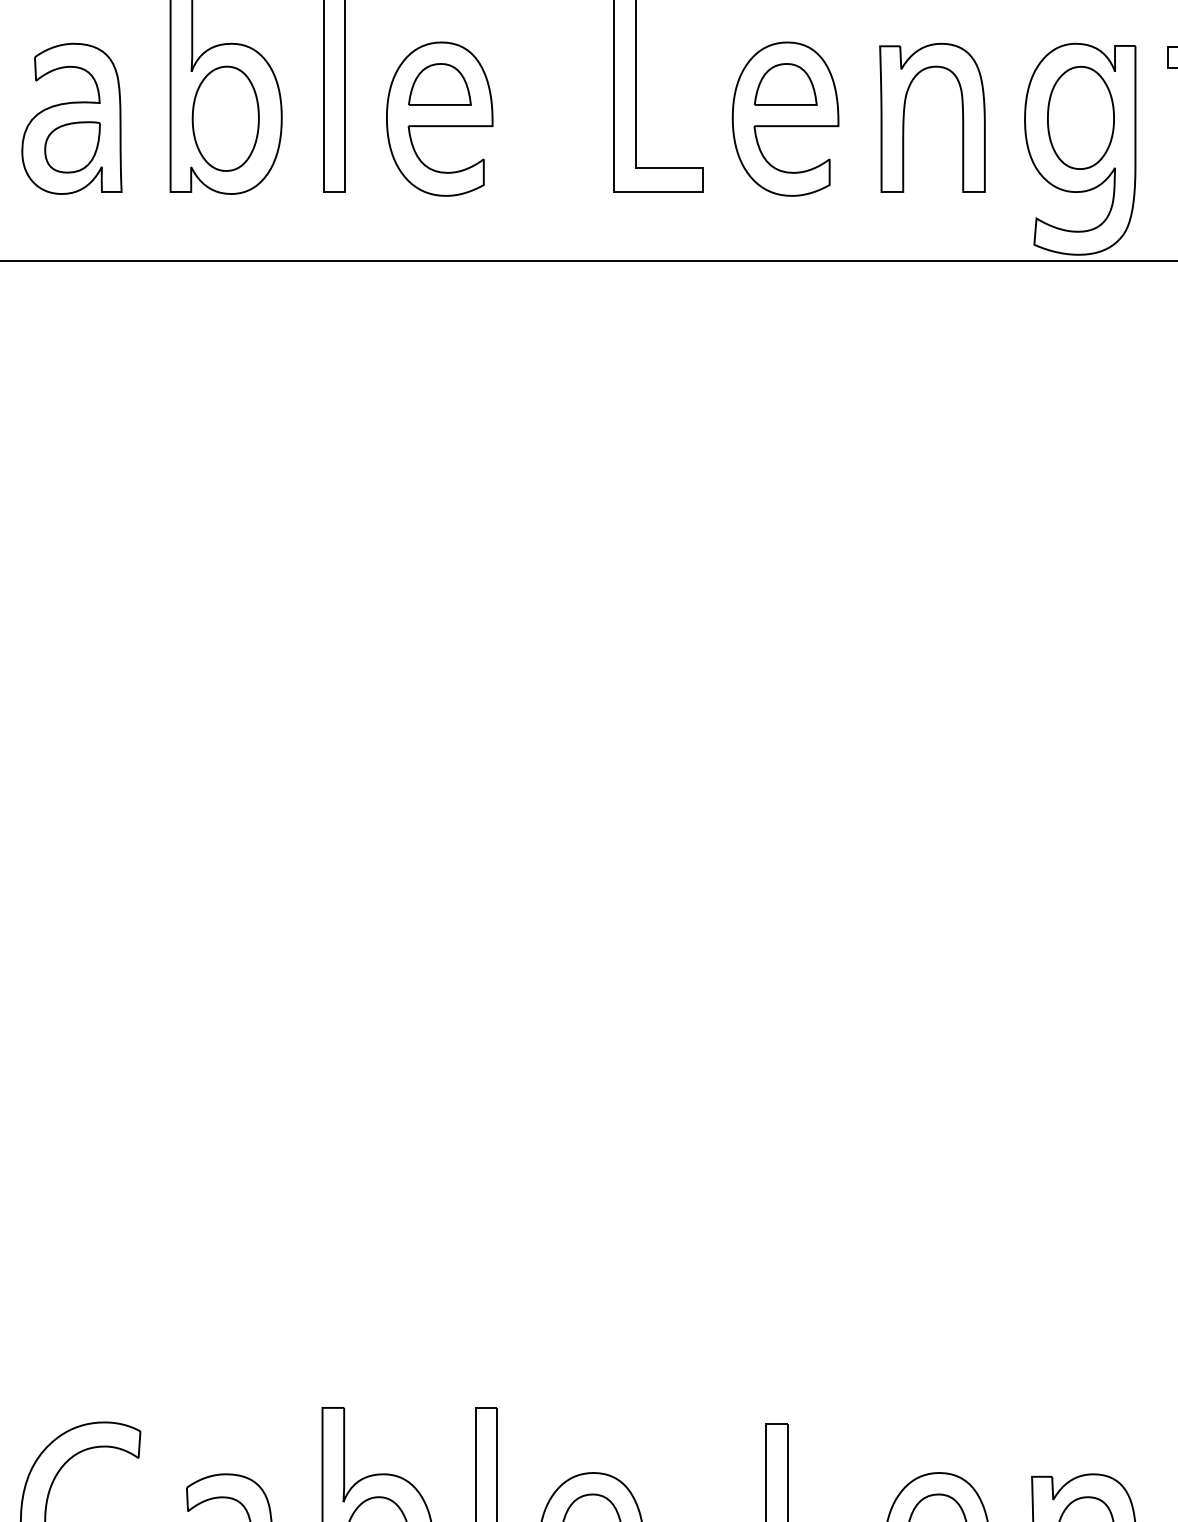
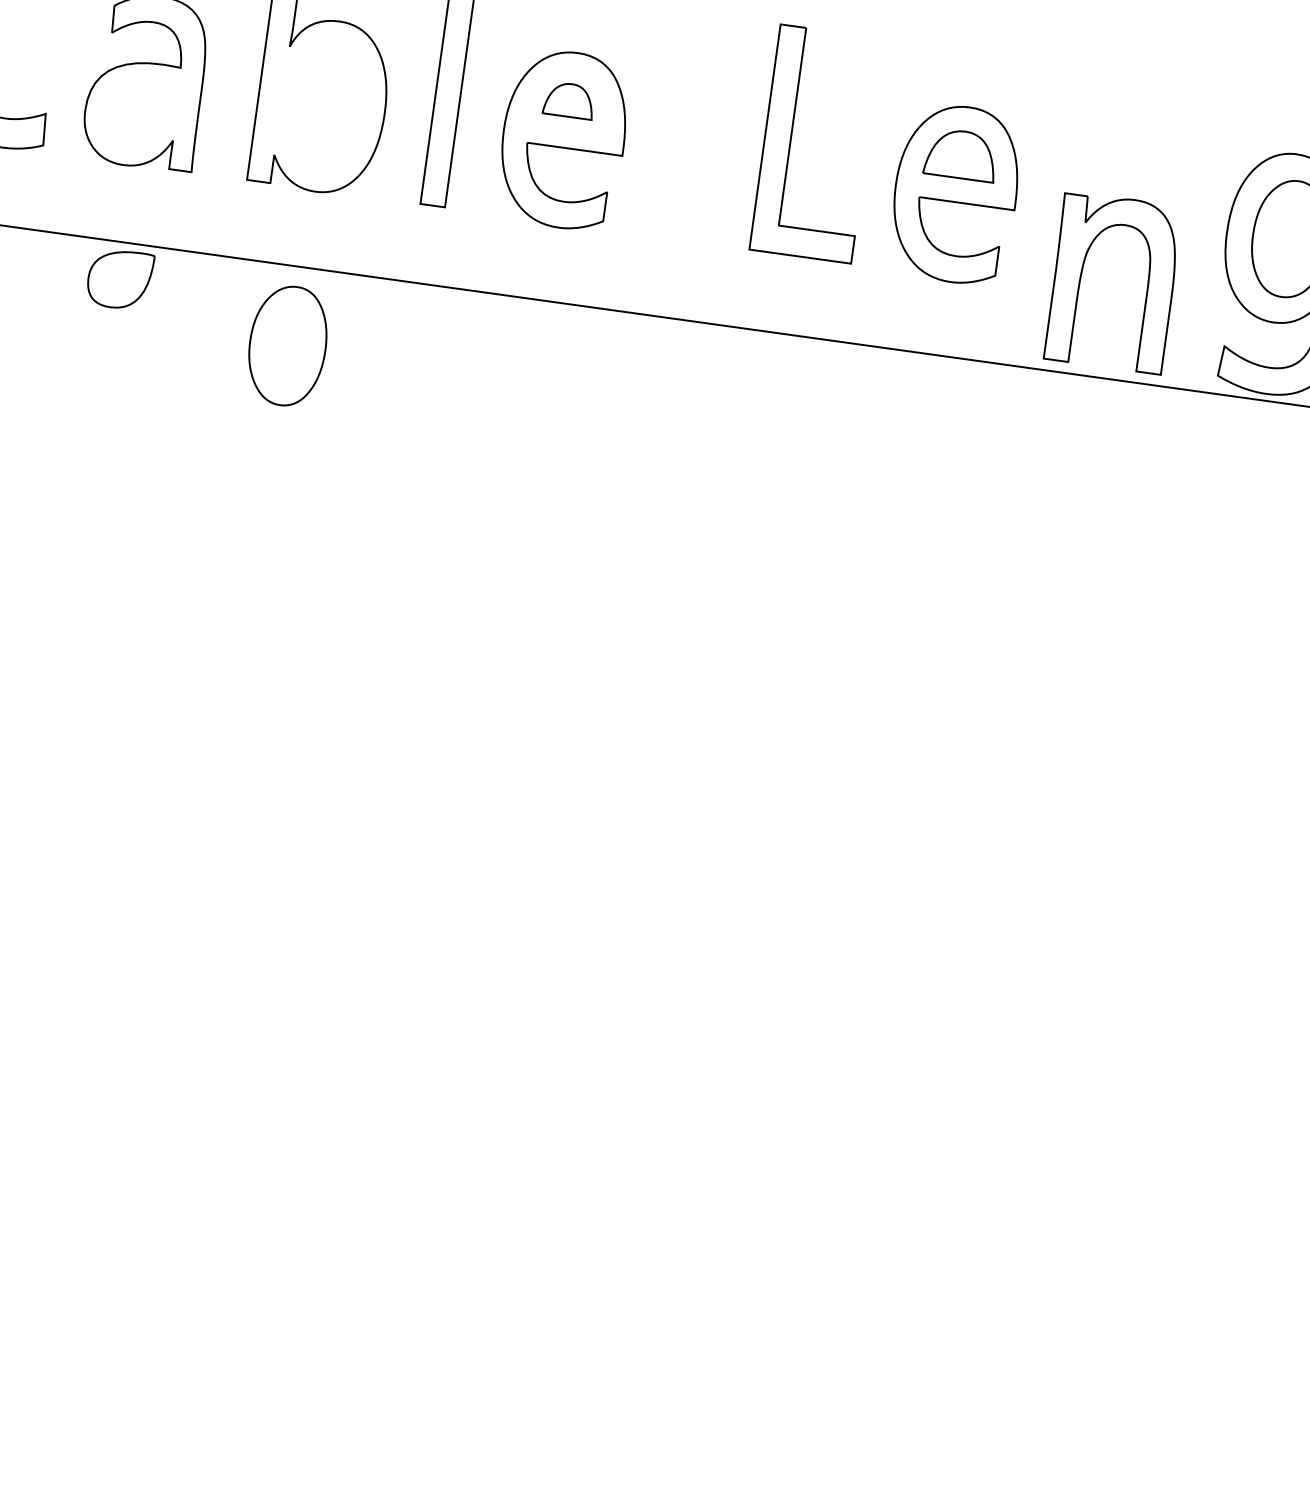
part: (439, 84) -> (568, 100), size x0.7
part: (904, 117) -> (1081, 277), moved
part: (225, 118) -> (287, 345), moved
part: (72, 147) -> (119, 279), moved

